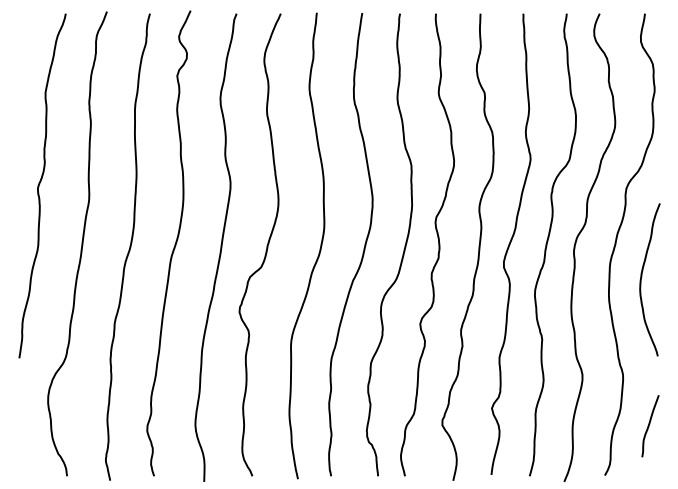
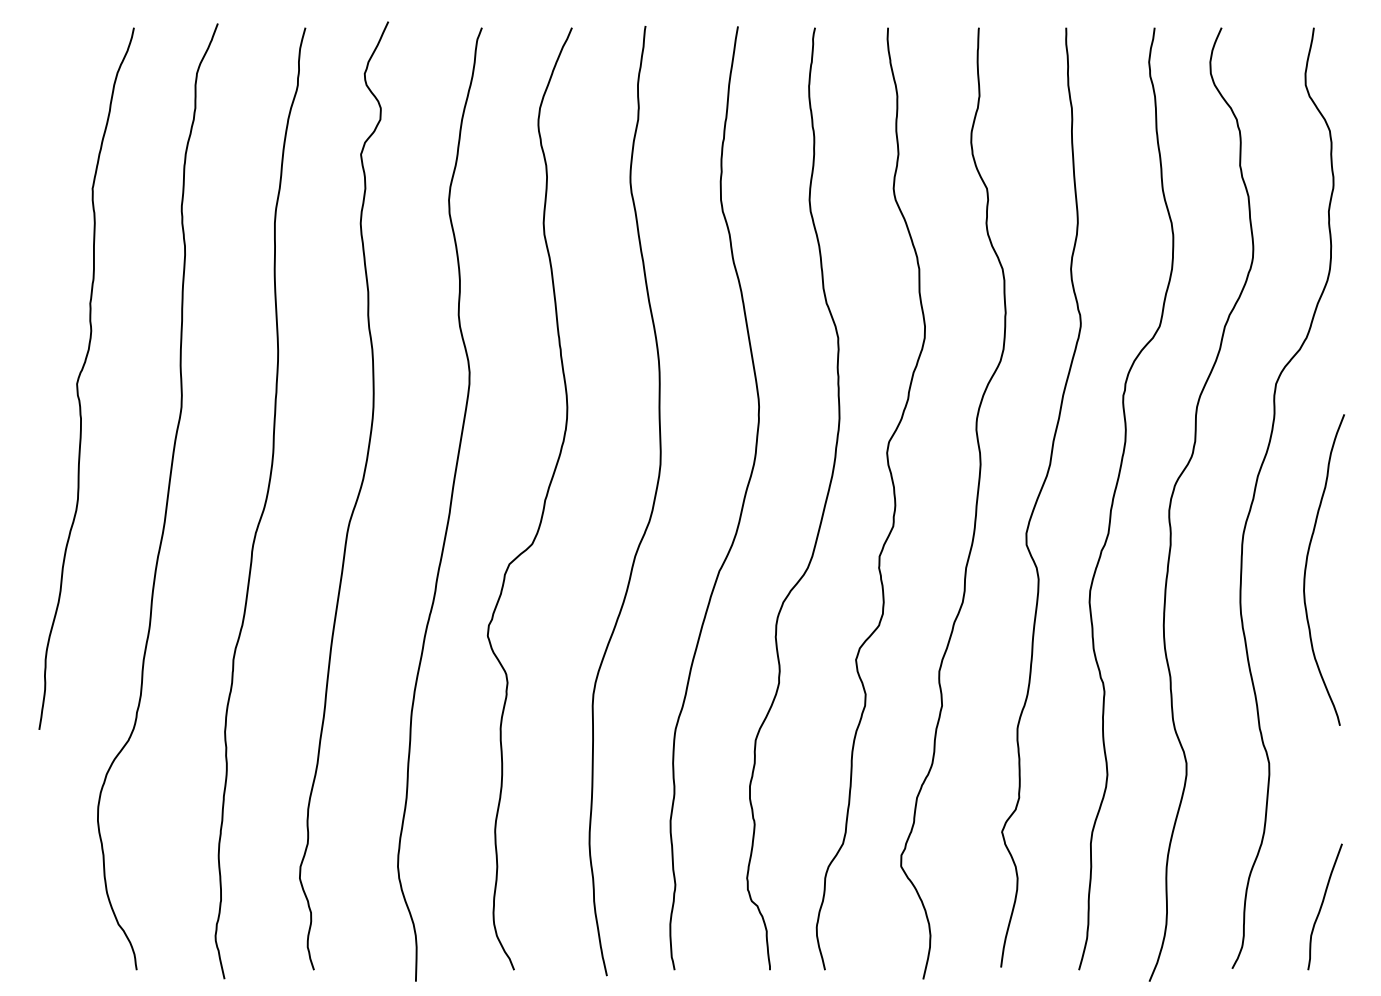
curve: (649, 426) -> (1323, 907), moved

